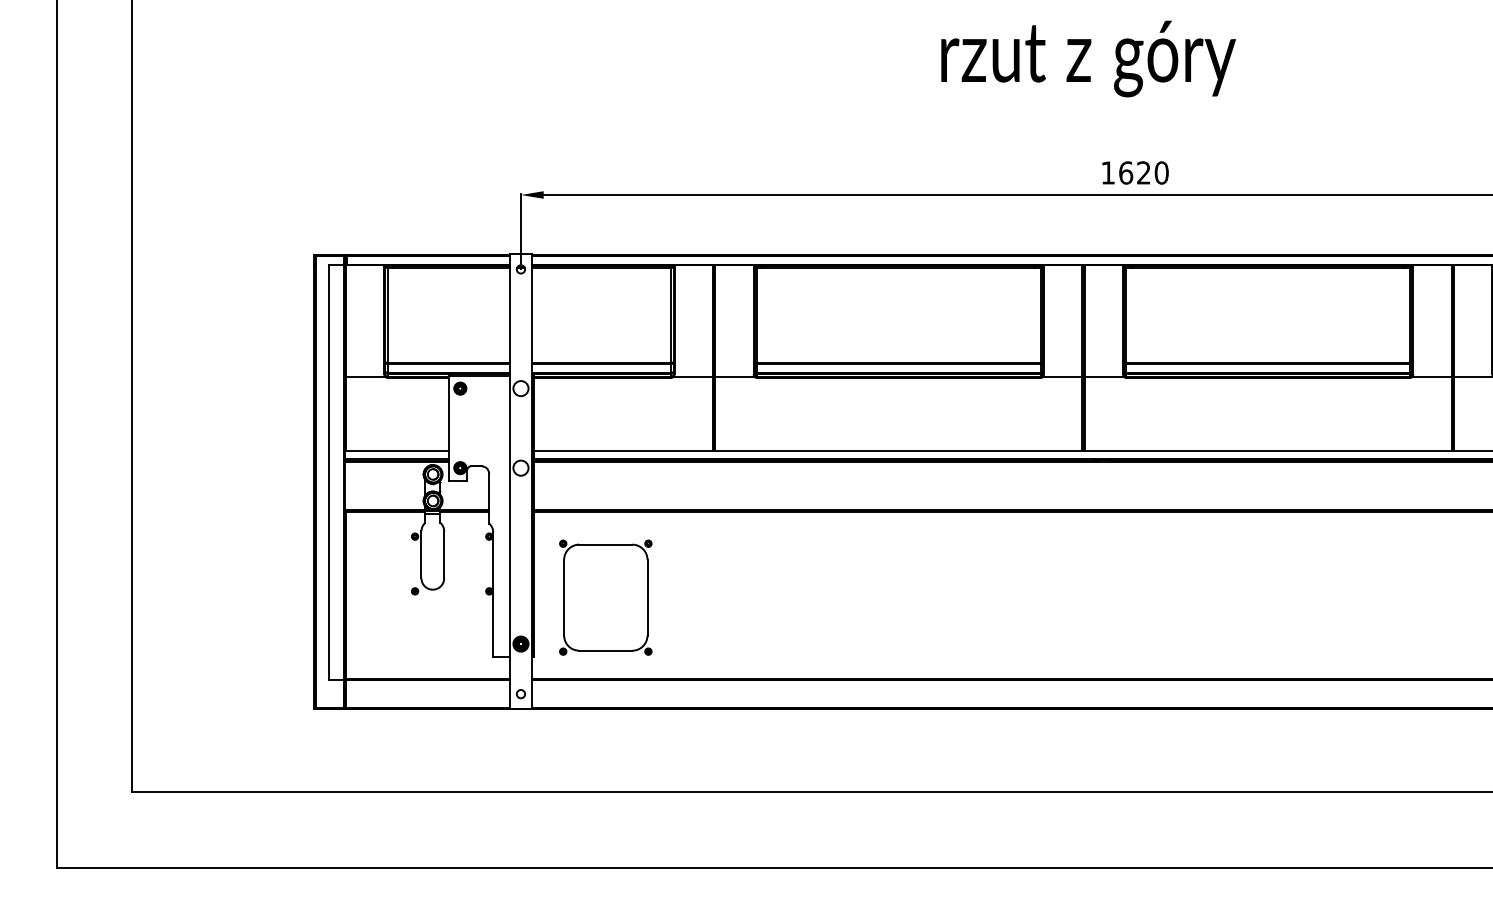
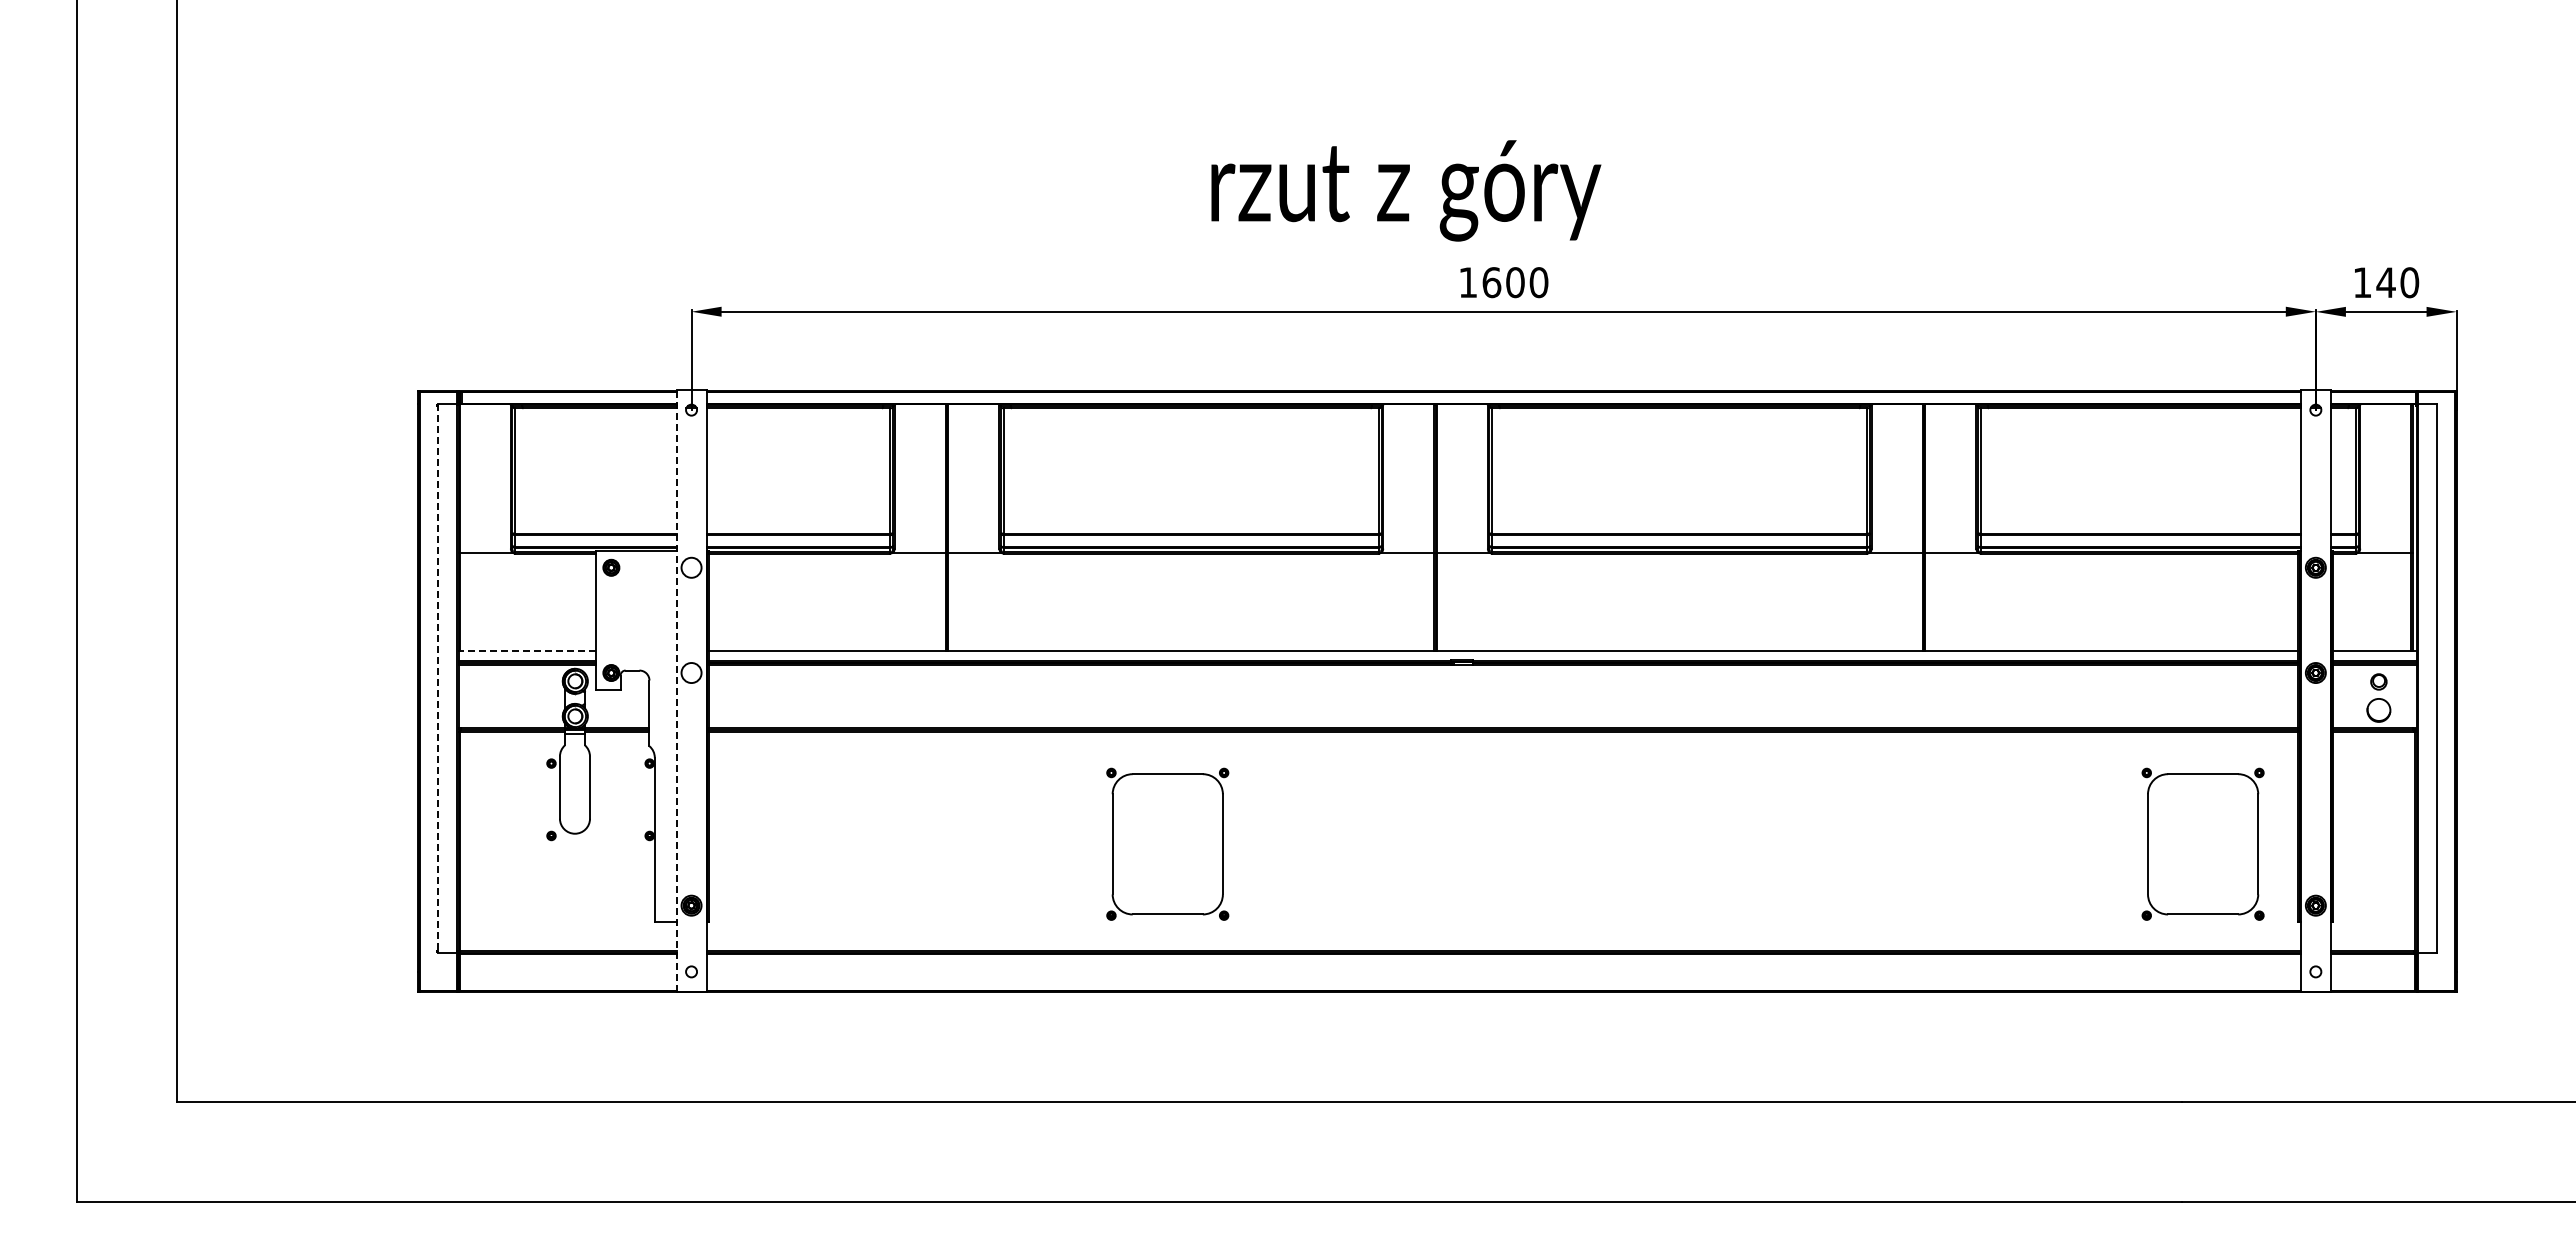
text: (1088, 58) -> (1406, 190), moved
text: (1143, 172) -> (1515, 282), 1620 -> 1600
line: (396, 451) -> (527, 650), solid -> dashed
line: (328, 472) -> (437, 678), solid -> dashed
line: (509, 482) -> (676, 691), solid -> dashed
part: (605, 597) -> (1167, 843), moved

